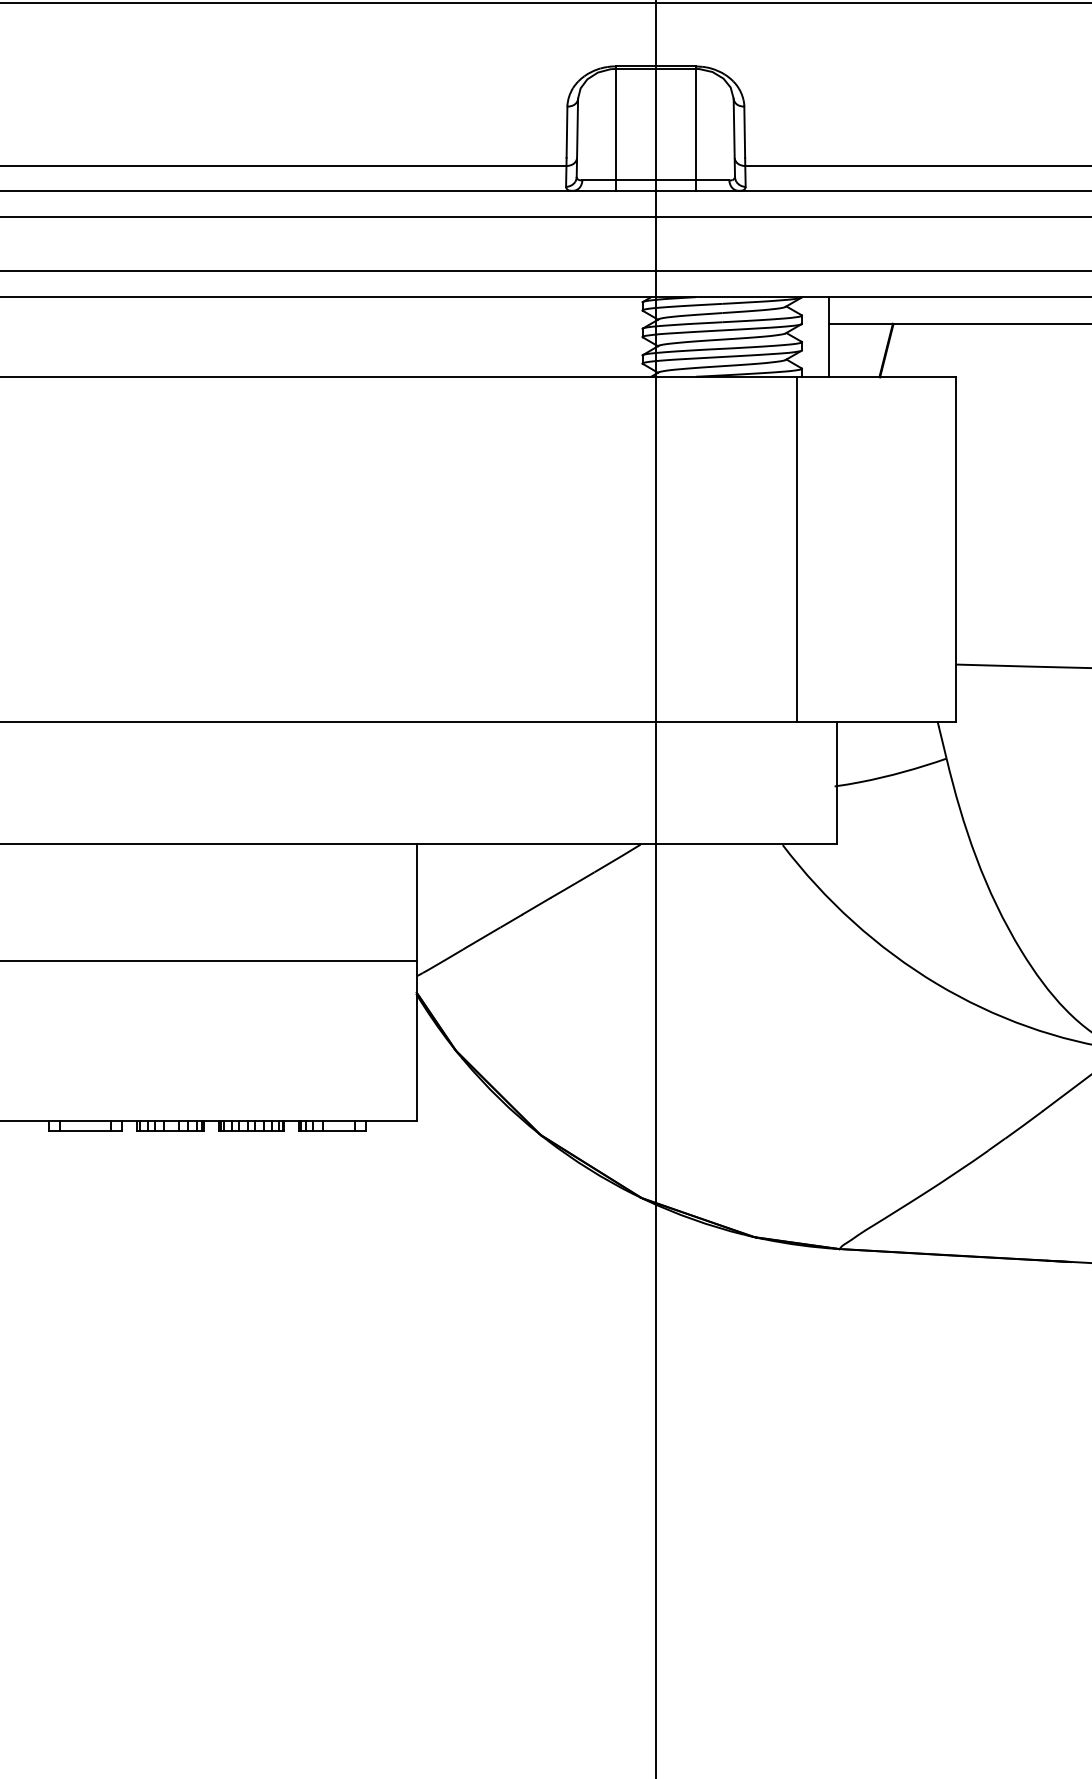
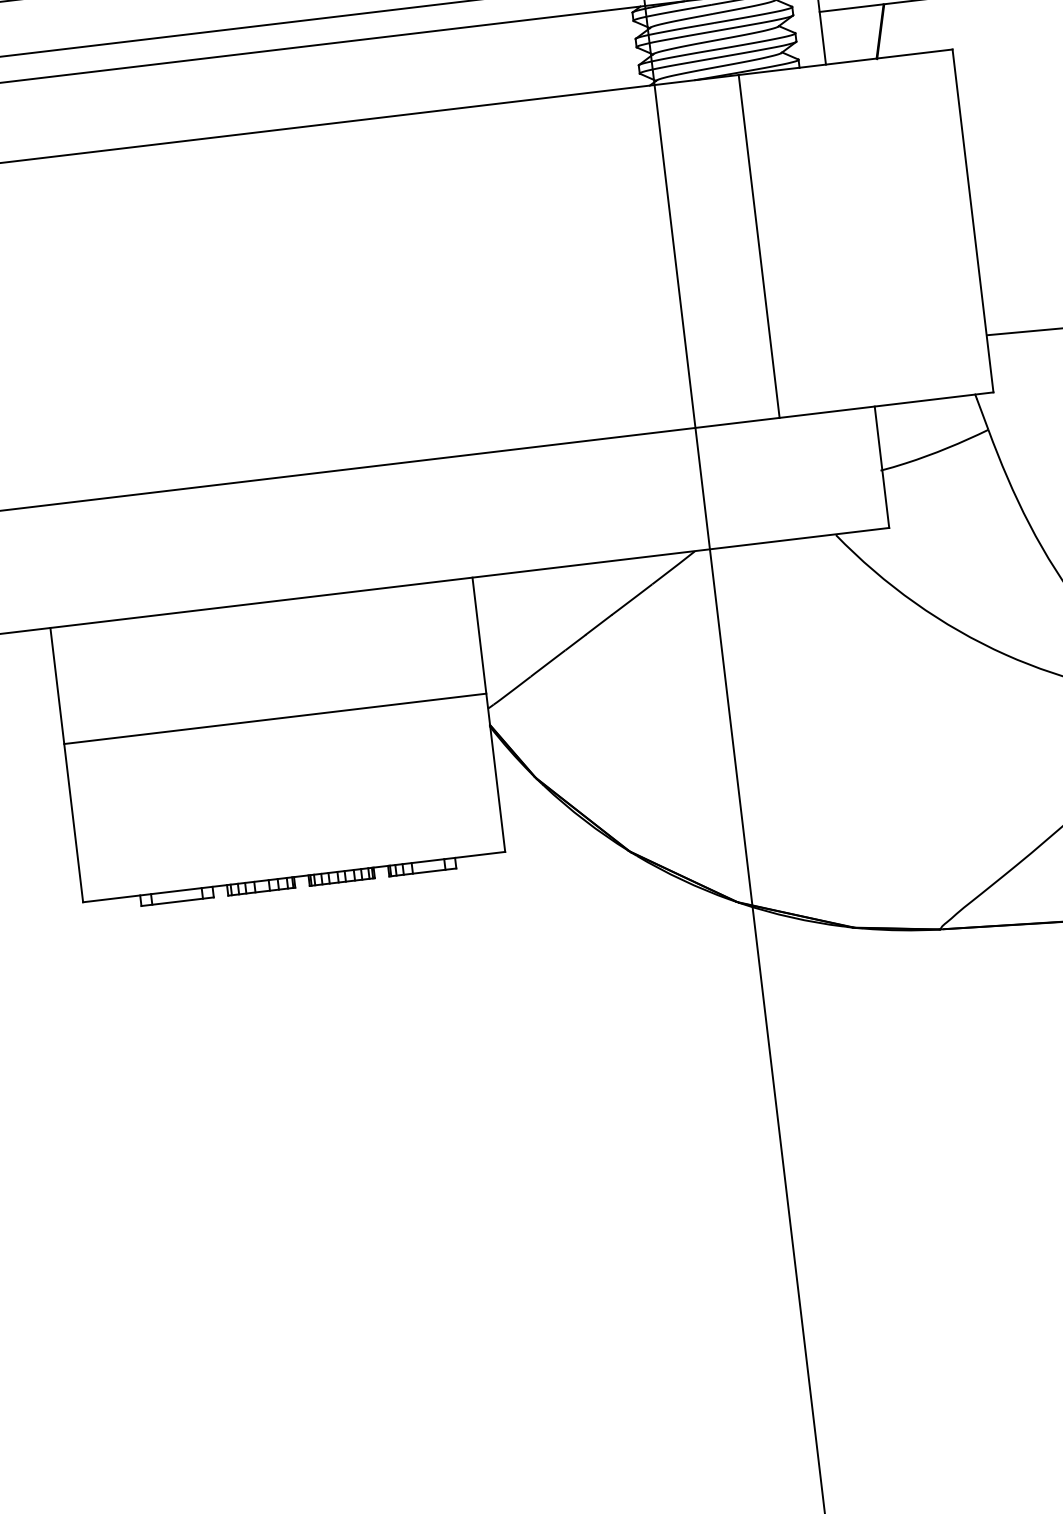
line: (796, 549) -> (758, 246), moved

